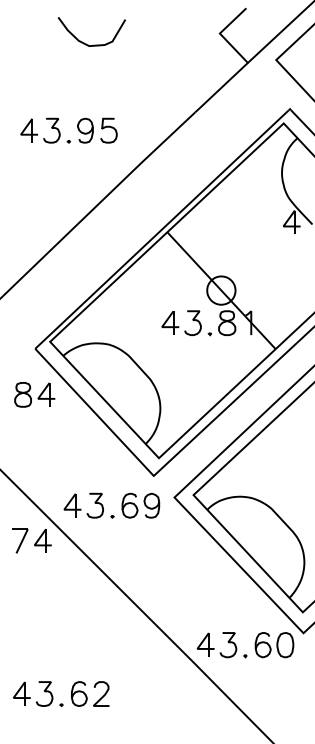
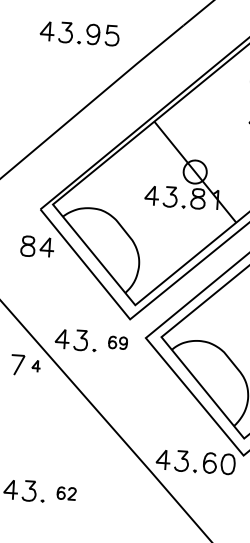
part: (140, 505) -> (117, 342), size x0.6
part: (42, 540) -> (36, 365), size x0.6
part: (90, 693) -> (66, 493), size x0.6

